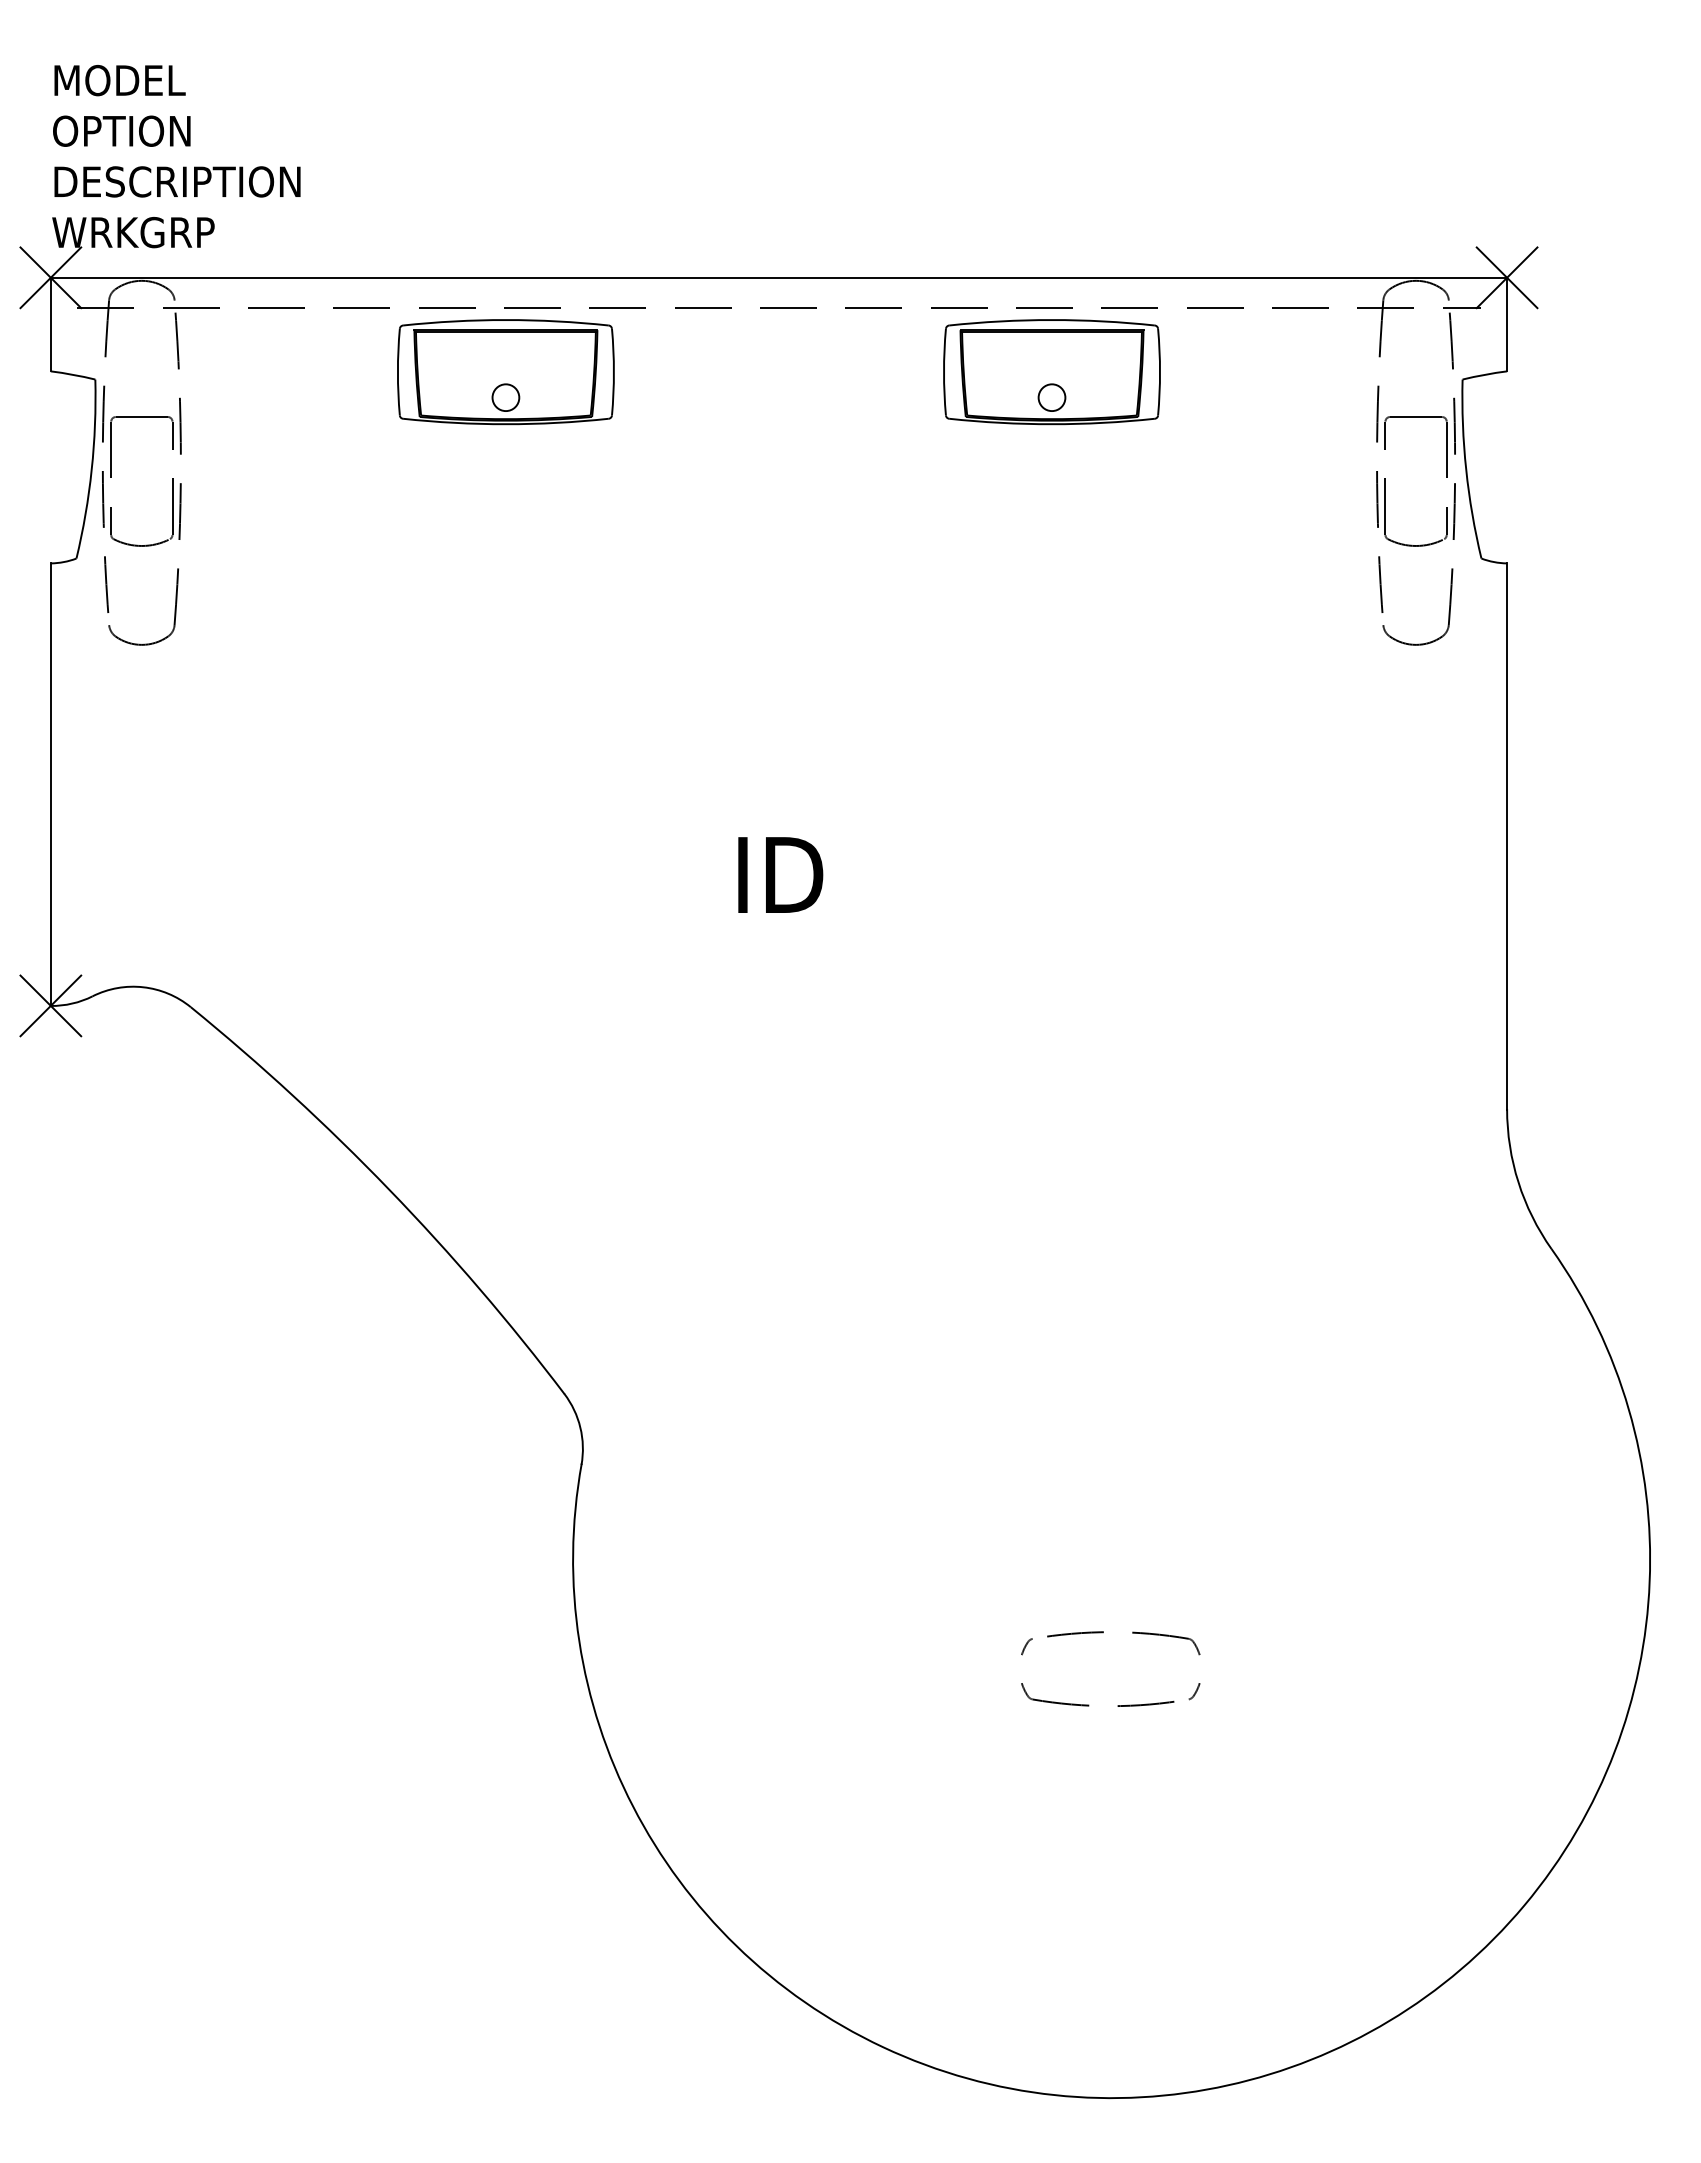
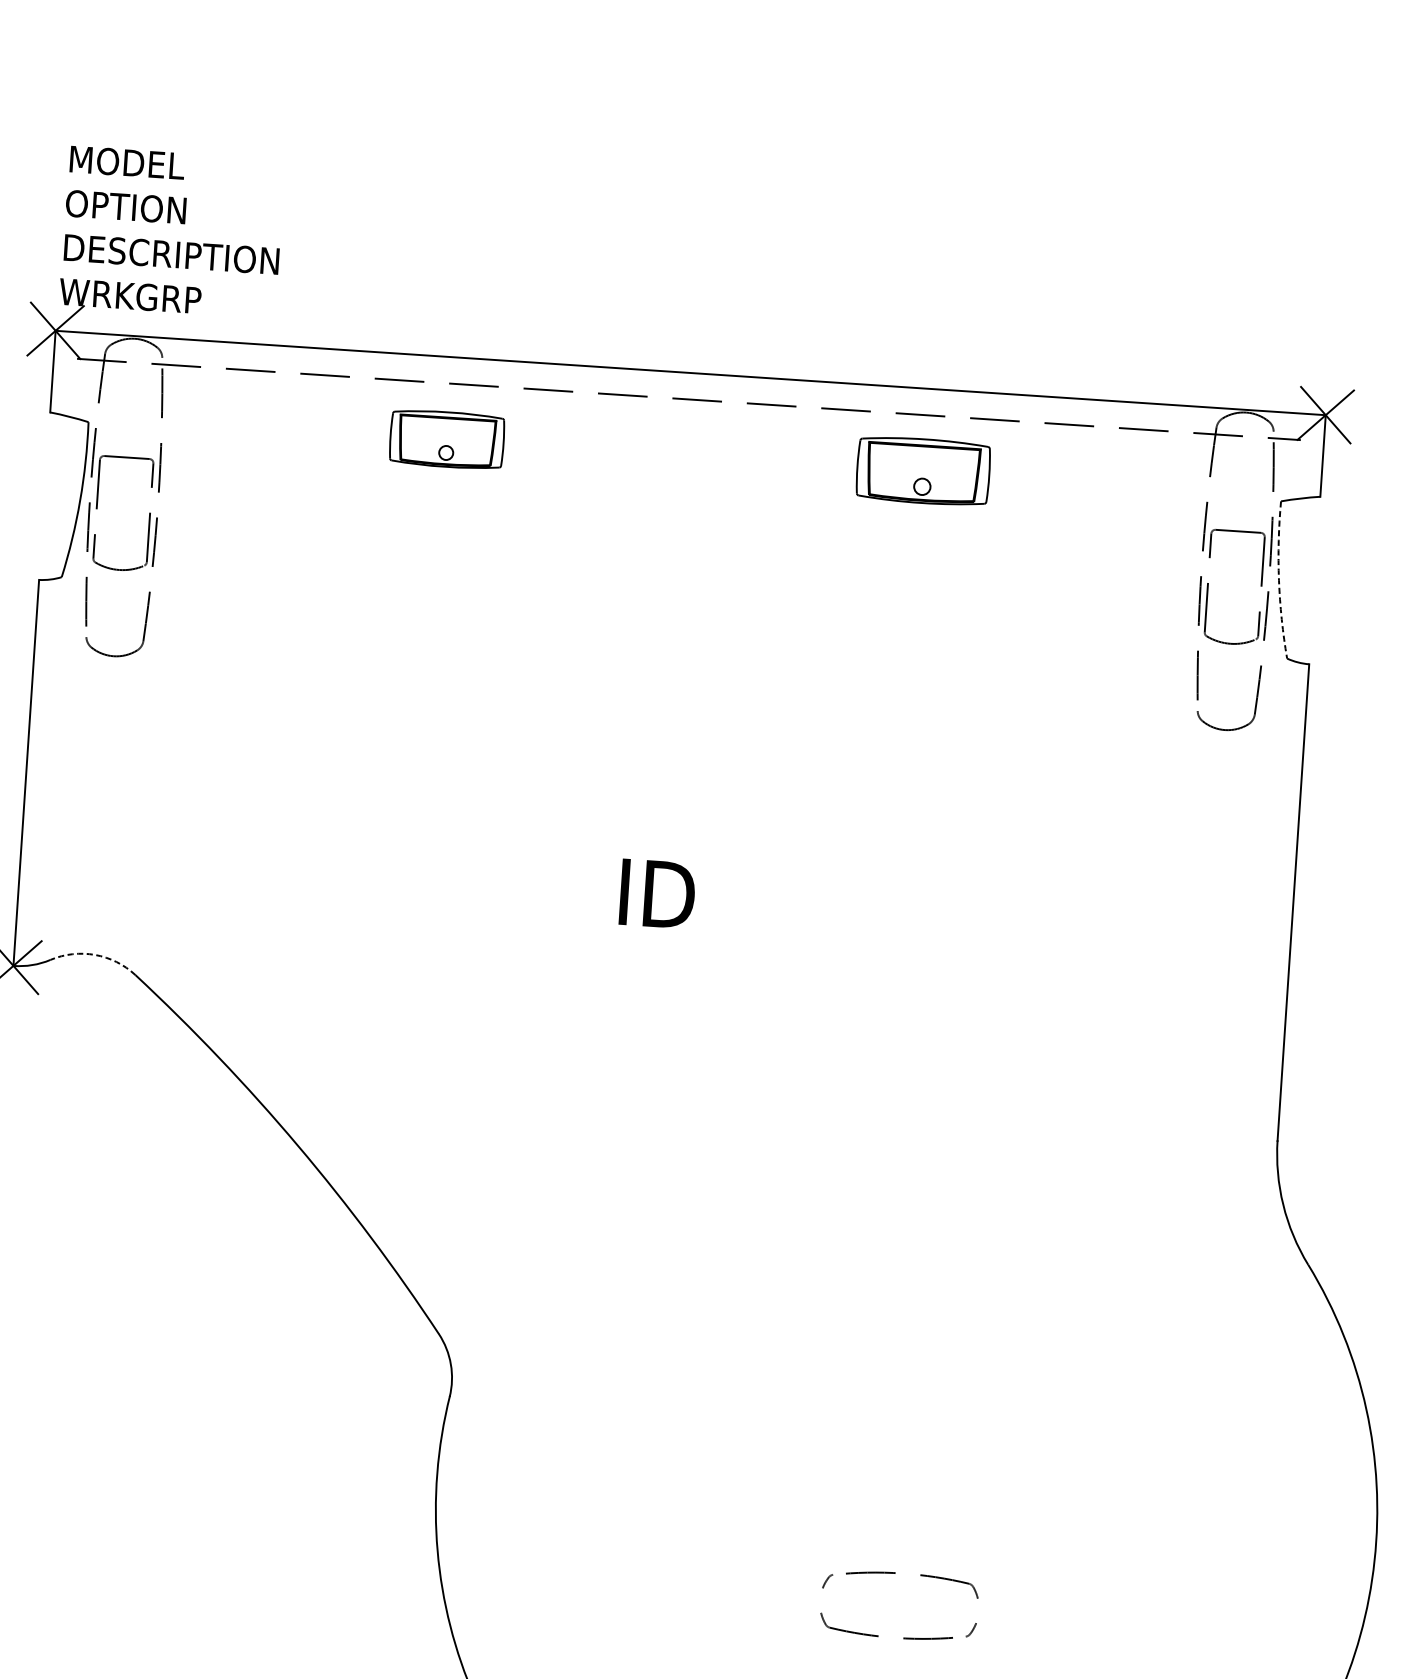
part: (505, 372) -> (446, 439), size x0.6
part: (1051, 372) -> (922, 471), size x0.7
arc: (1466, 469) -> (1279, 580), solid -> dashed
arc: (143, 987) -> (95, 955), solid -> dashed

